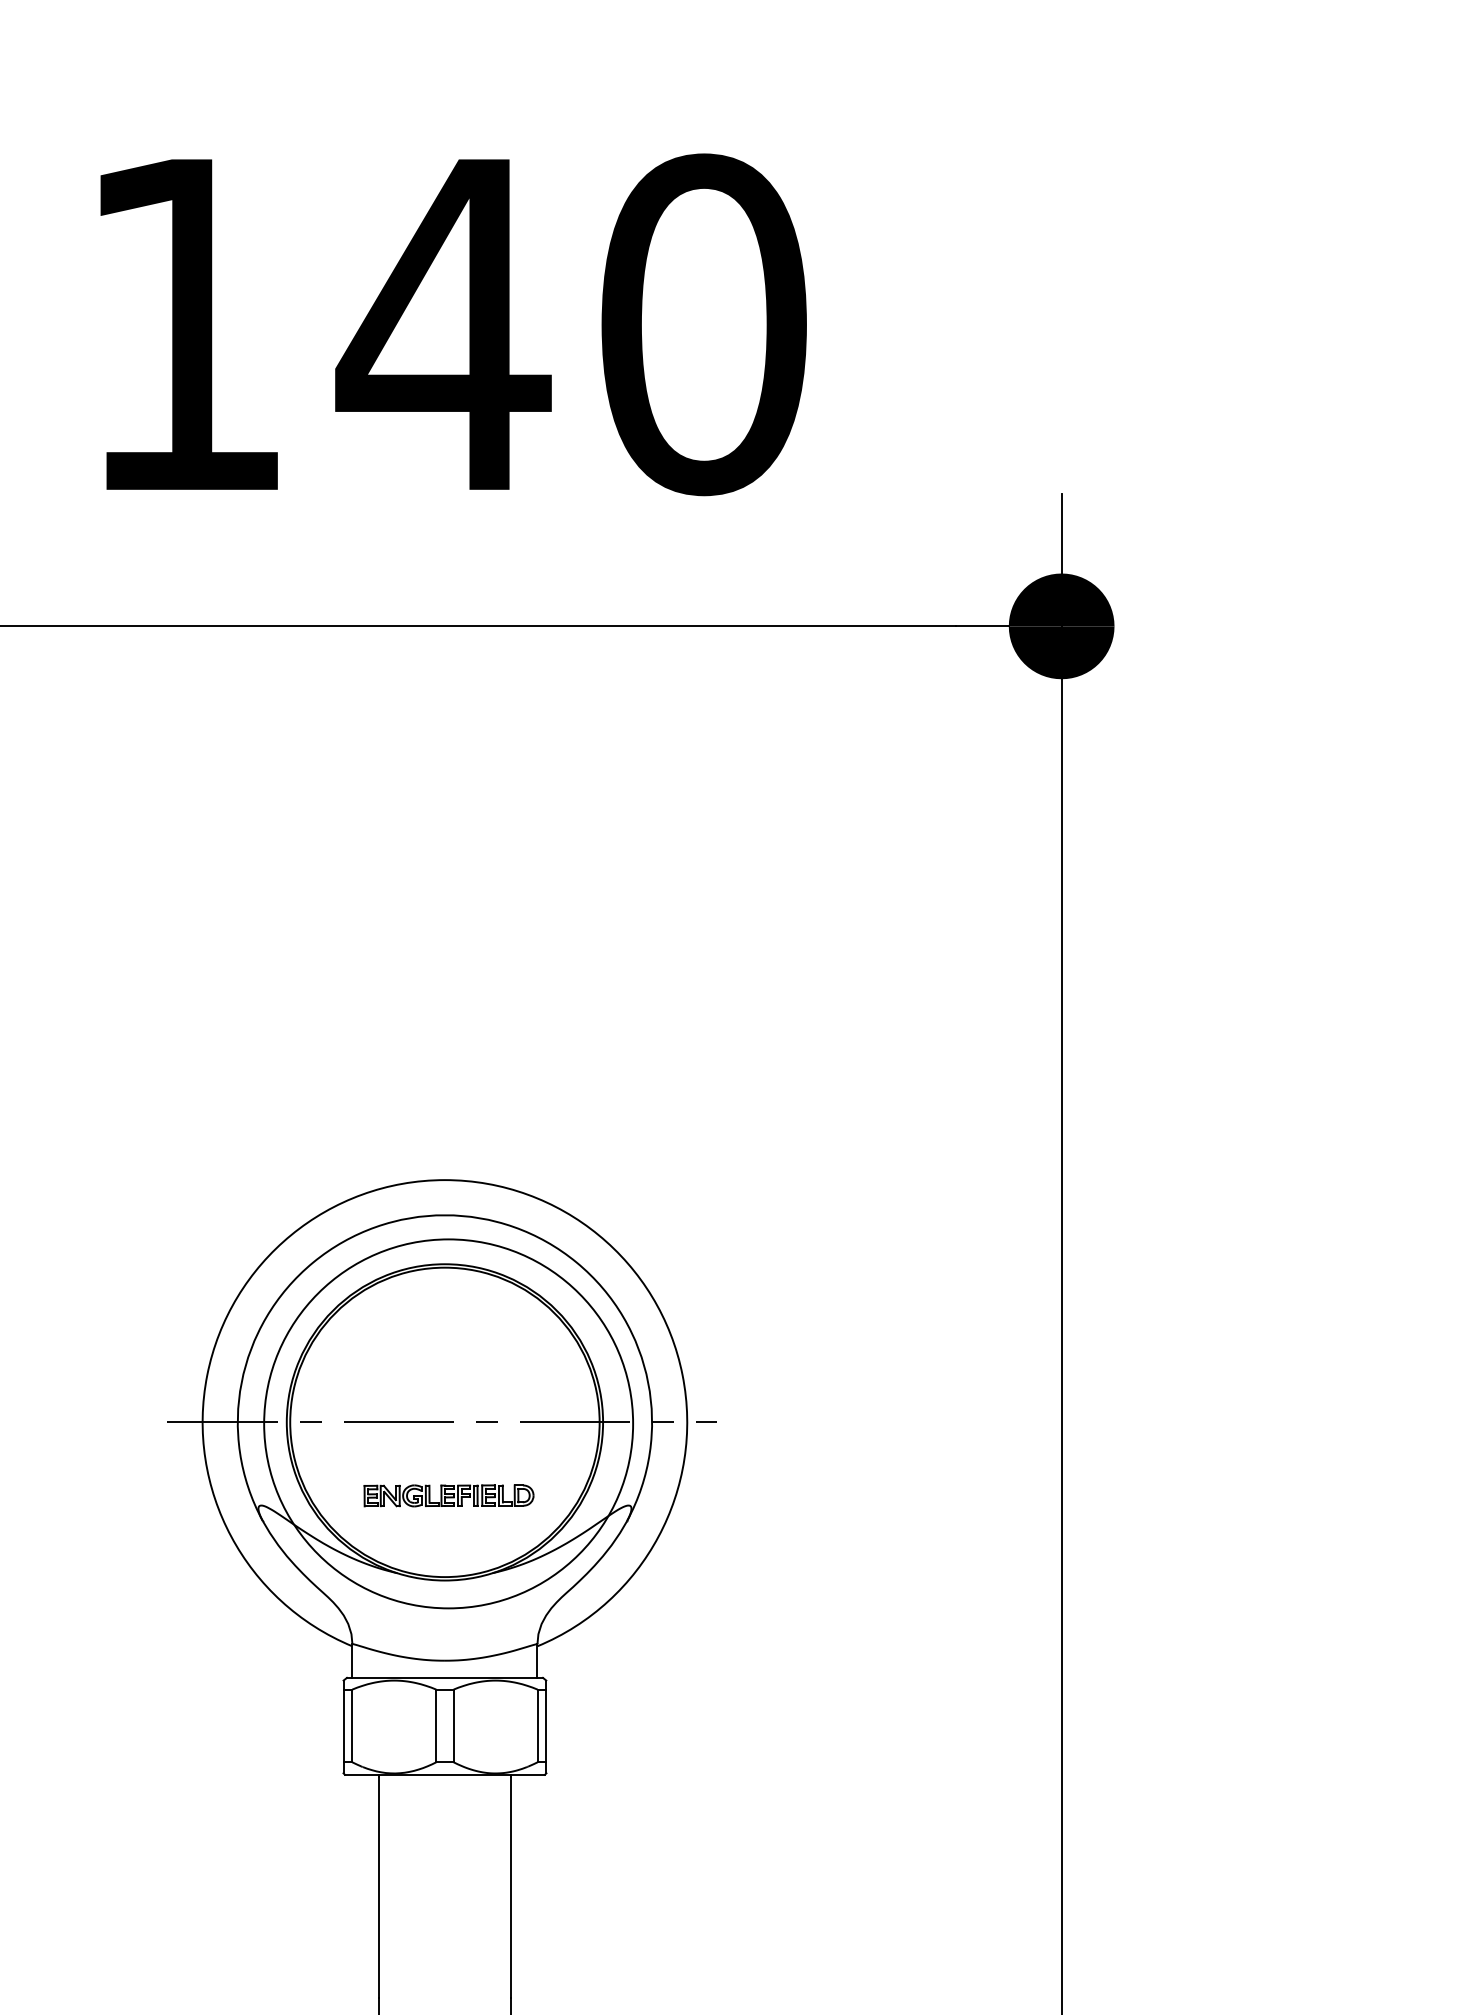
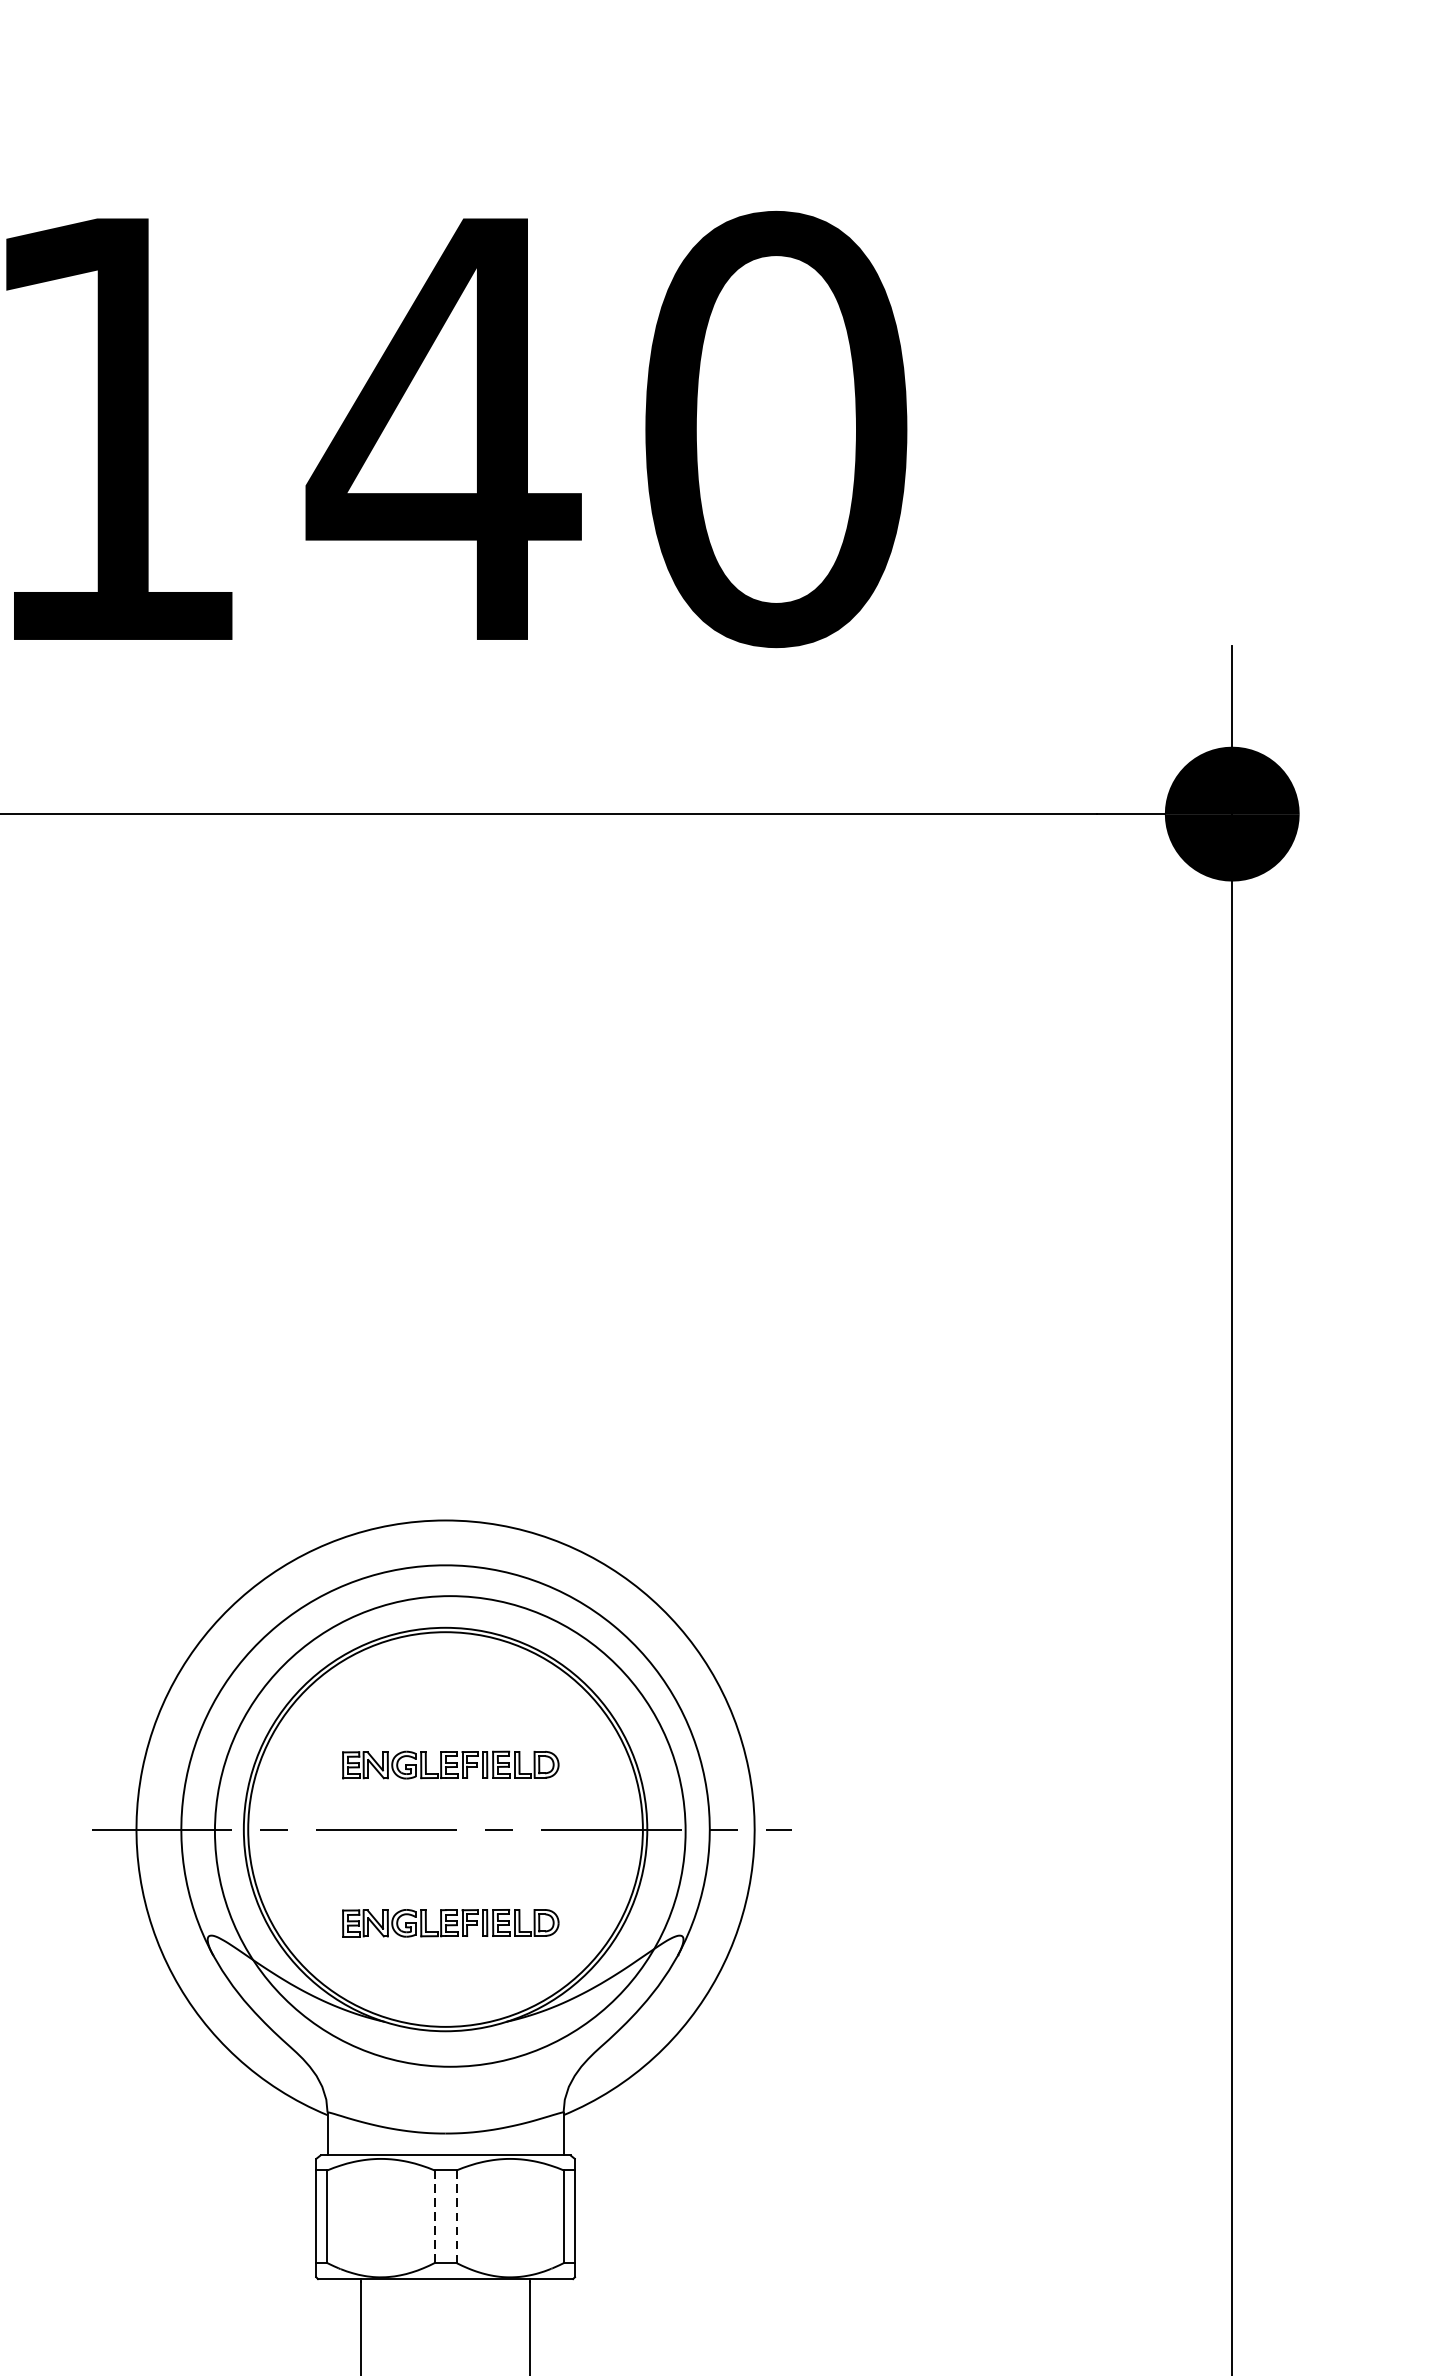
part: (448, 1371) -> (450, 1764), added
line: (436, 1725) -> (434, 2216), solid -> dashed
line: (453, 1726) -> (456, 2217), solid -> dashed

